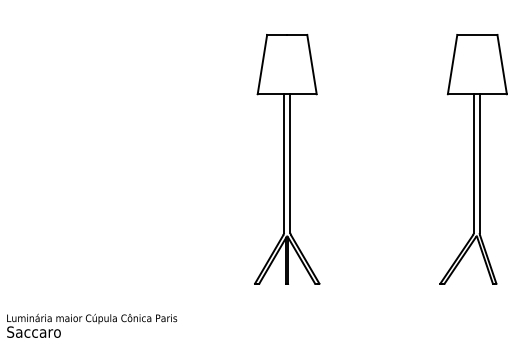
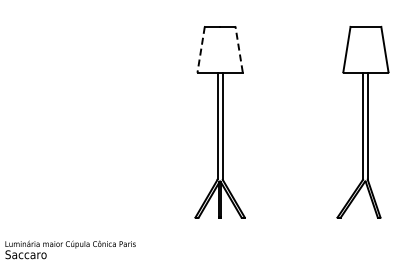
line: (262, 64) -> (201, 49), solid -> dashed
line: (312, 64) -> (239, 49), solid -> dashed

